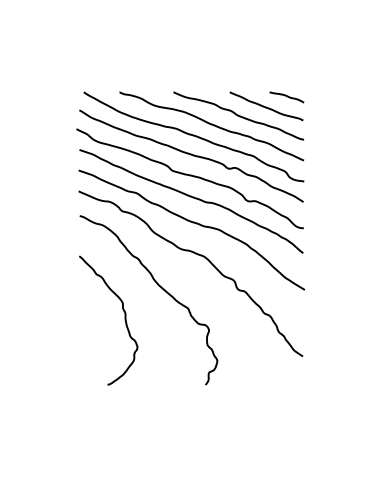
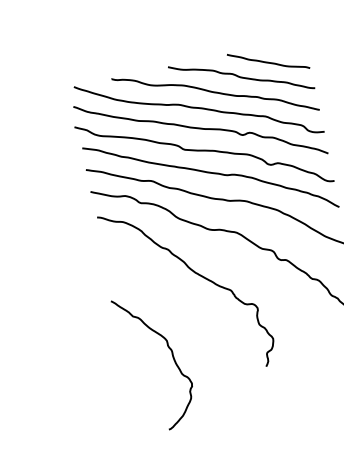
curve: (286, 96) -> (287, 46), removed
curve: (124, 320) -> (172, 358), moved

